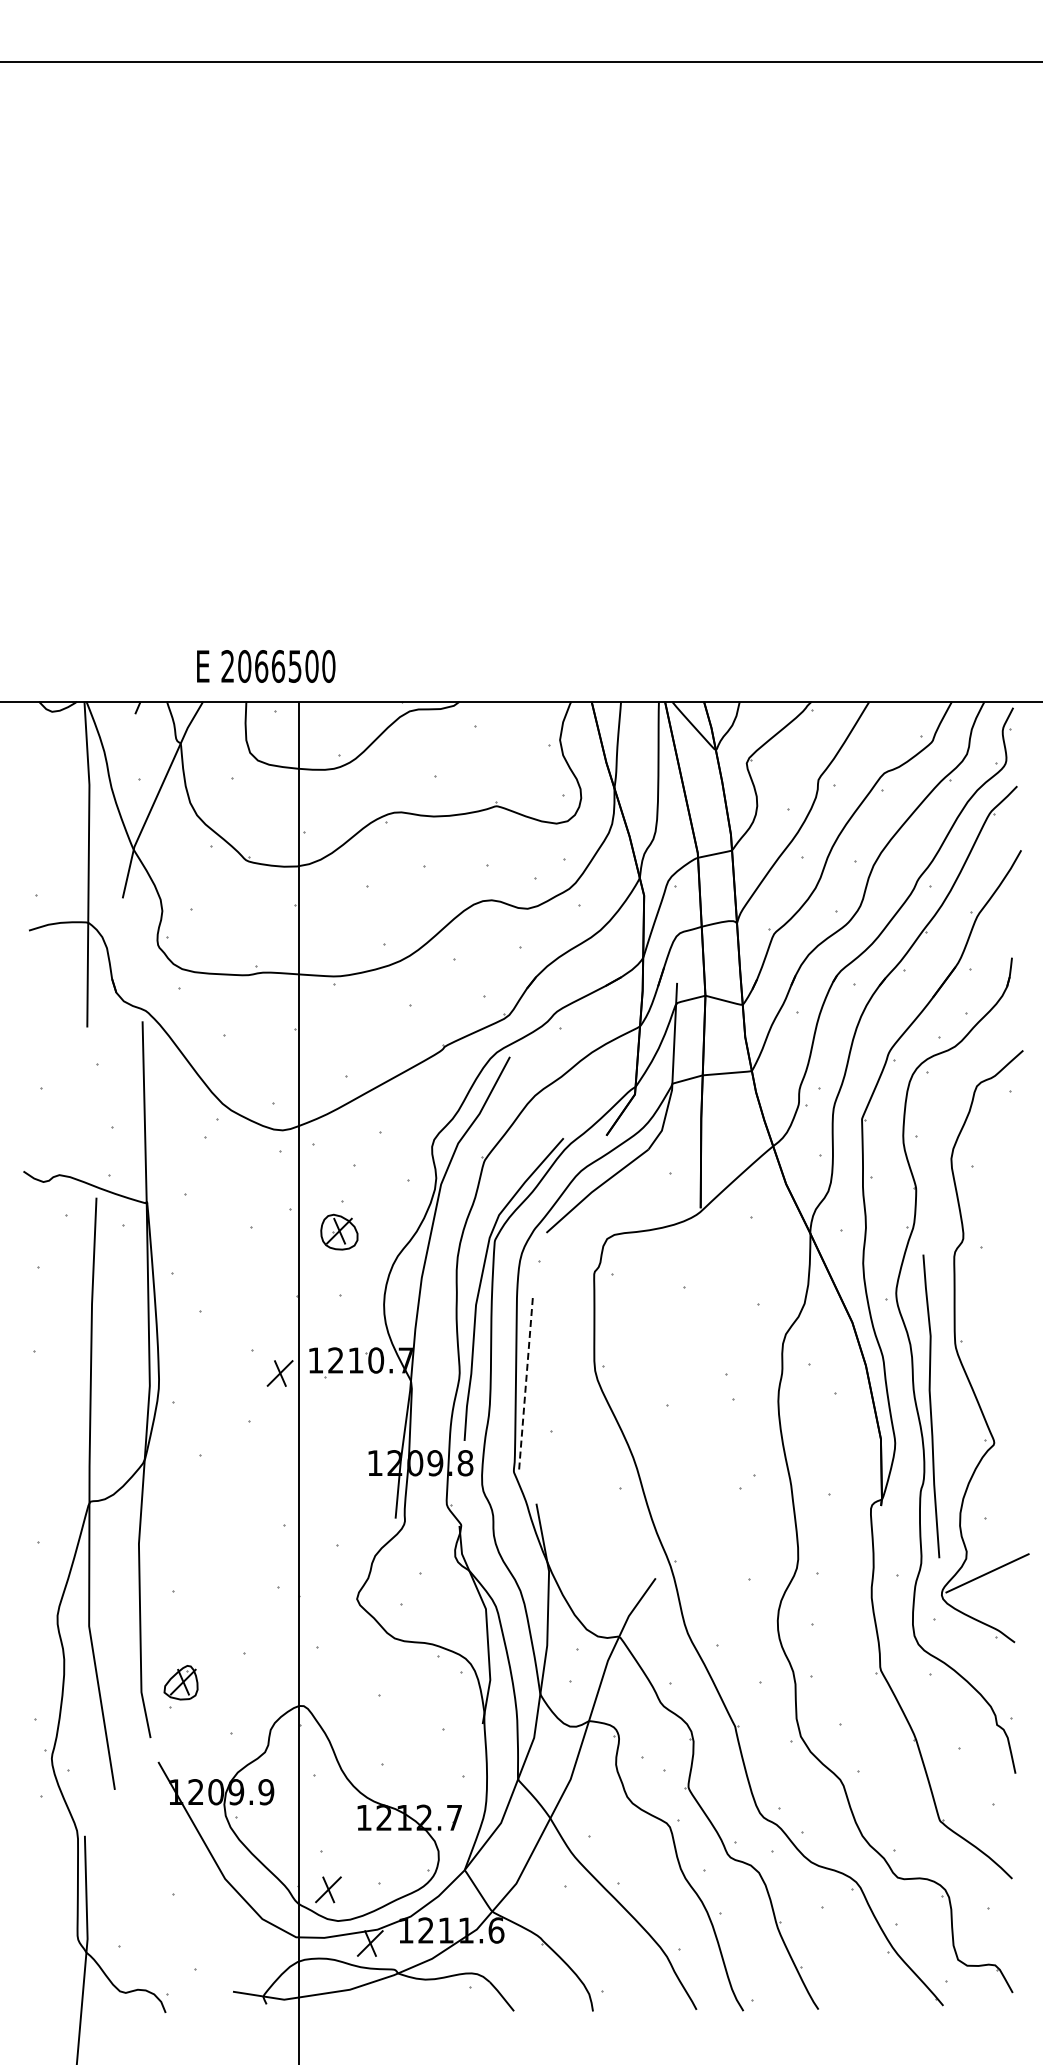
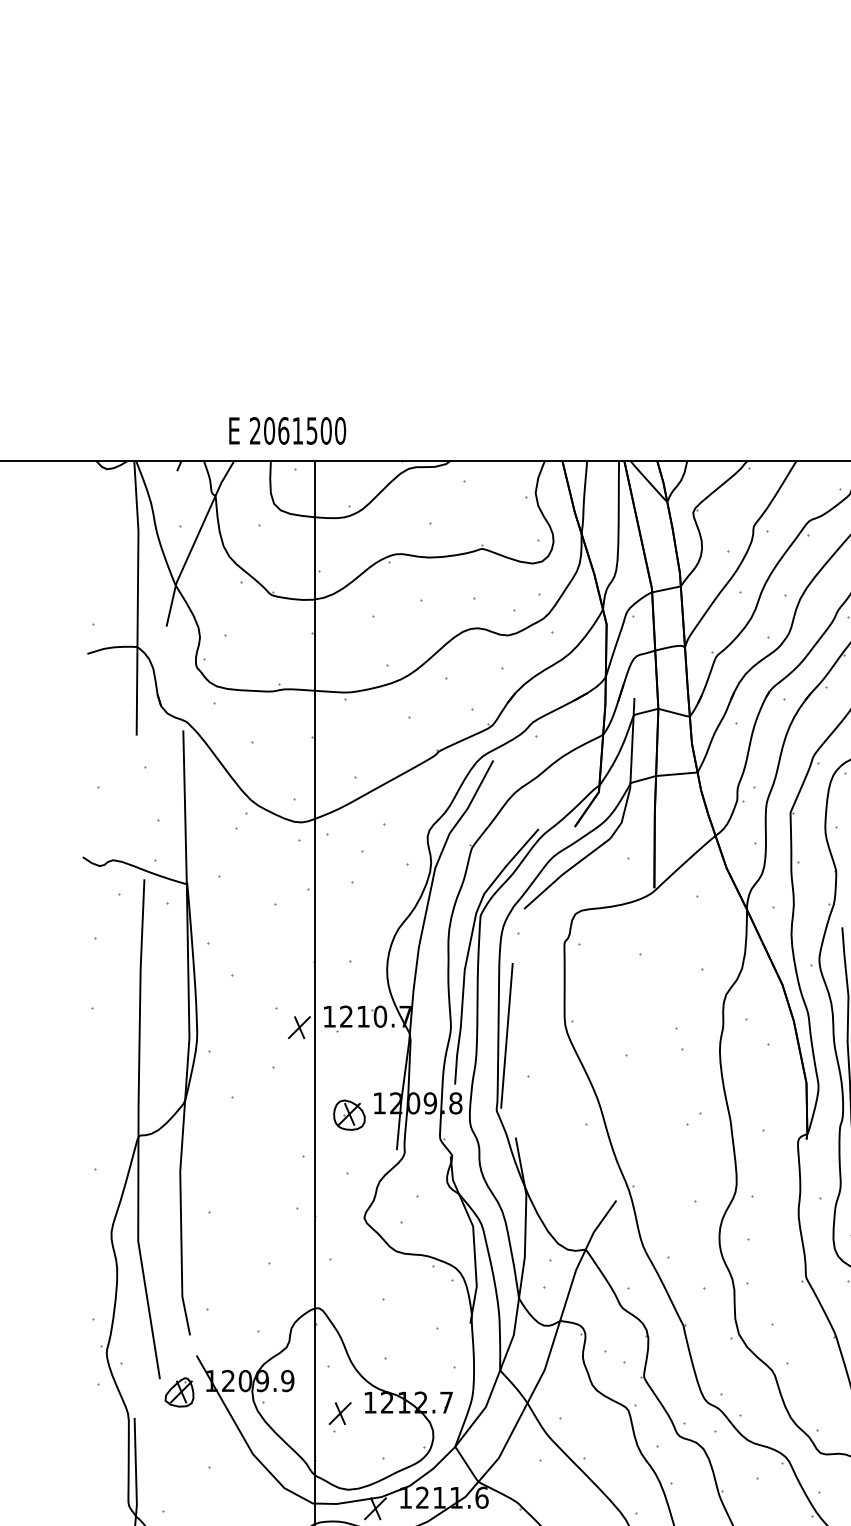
text: (278, 666) -> (298, 430), 2066500 -> 2061500
part: (339, 1231) -> (349, 1114), moved
line: (526, 1383) -> (507, 1036), dashed -> solid
part: (180, 1682) -> (179, 1392), moved
part: (328, 1889) -> (340, 1413), moved

